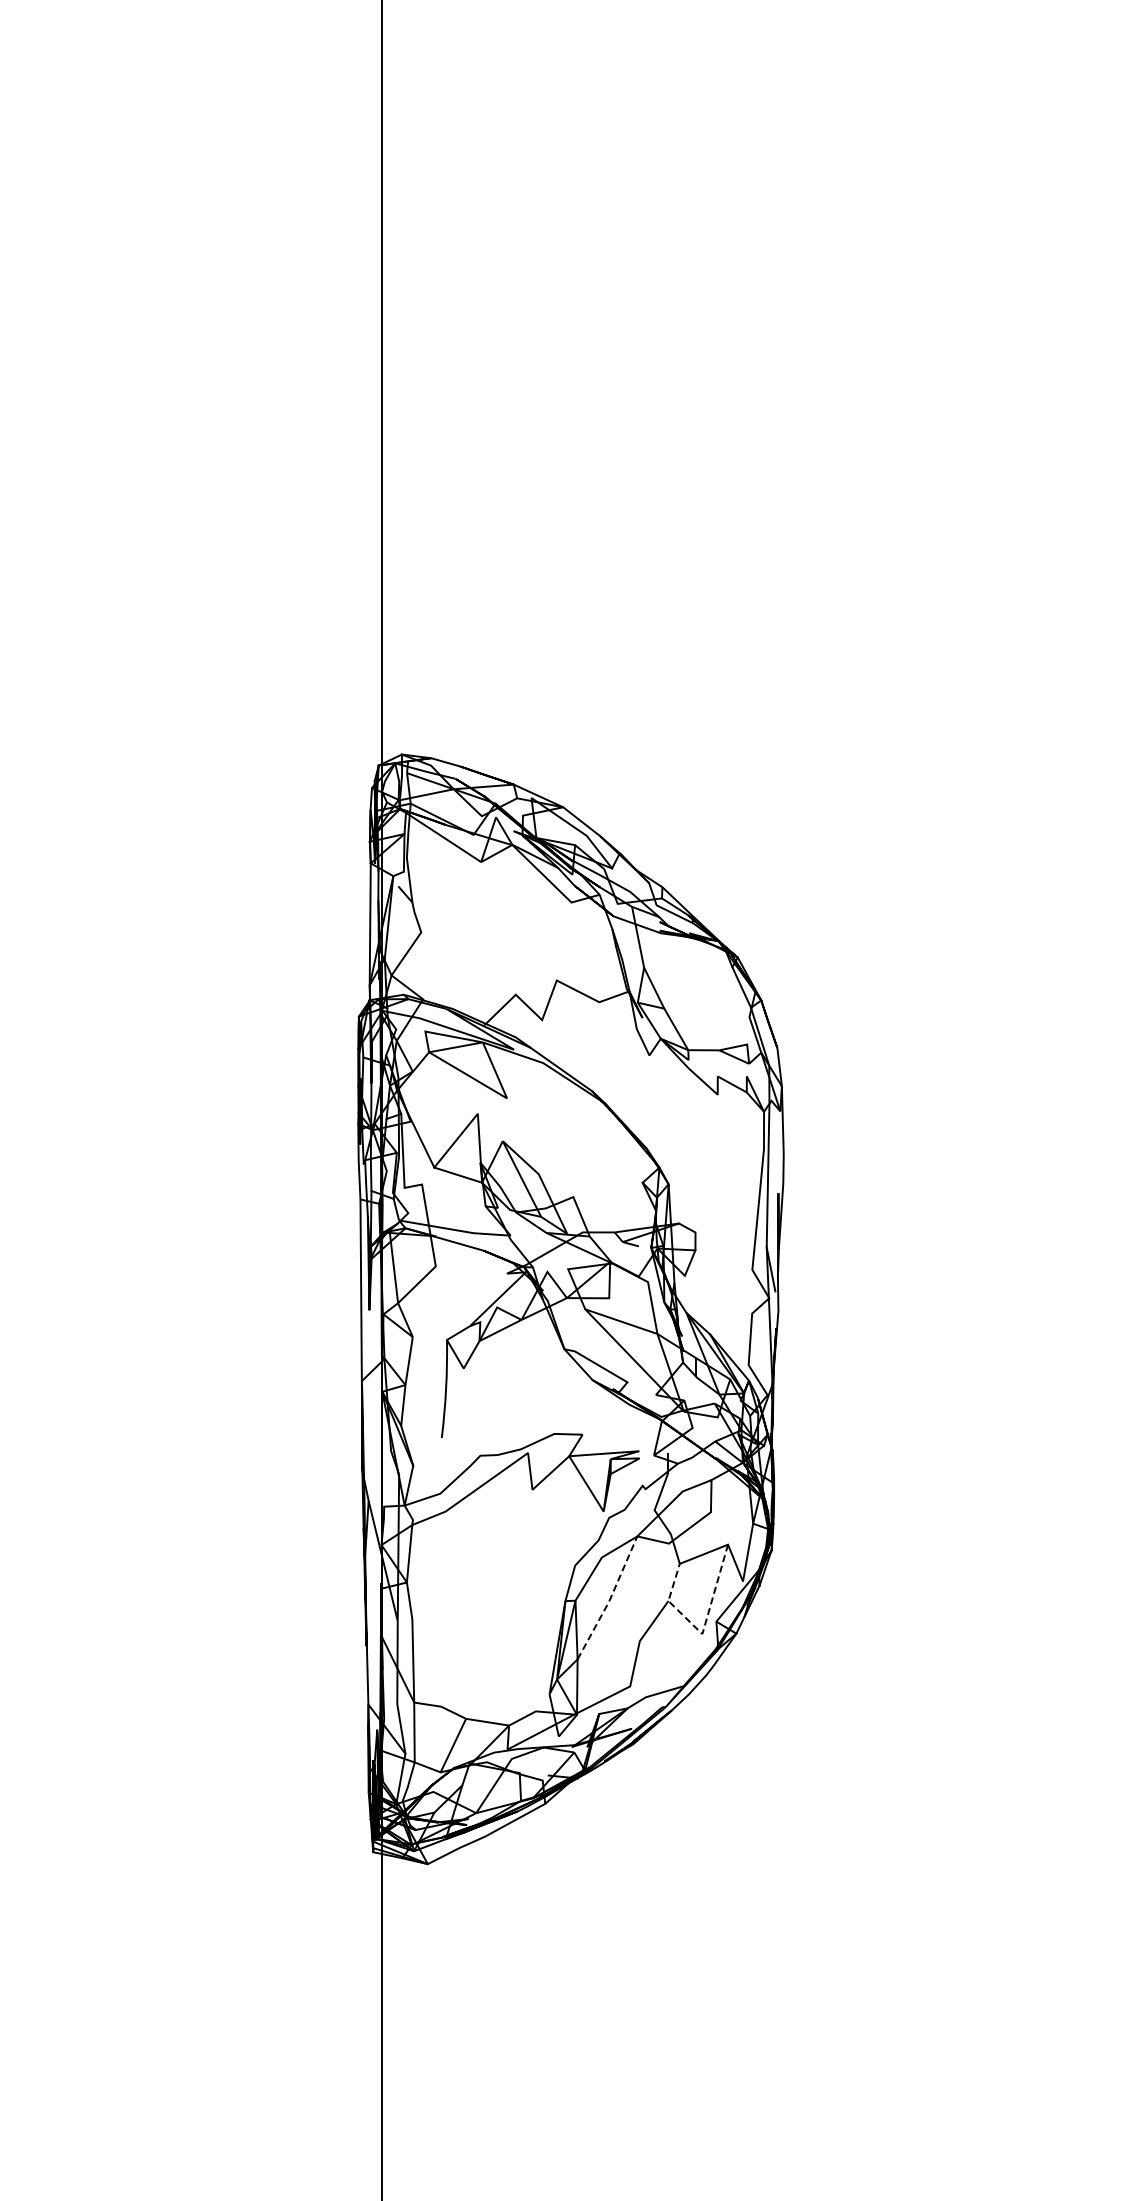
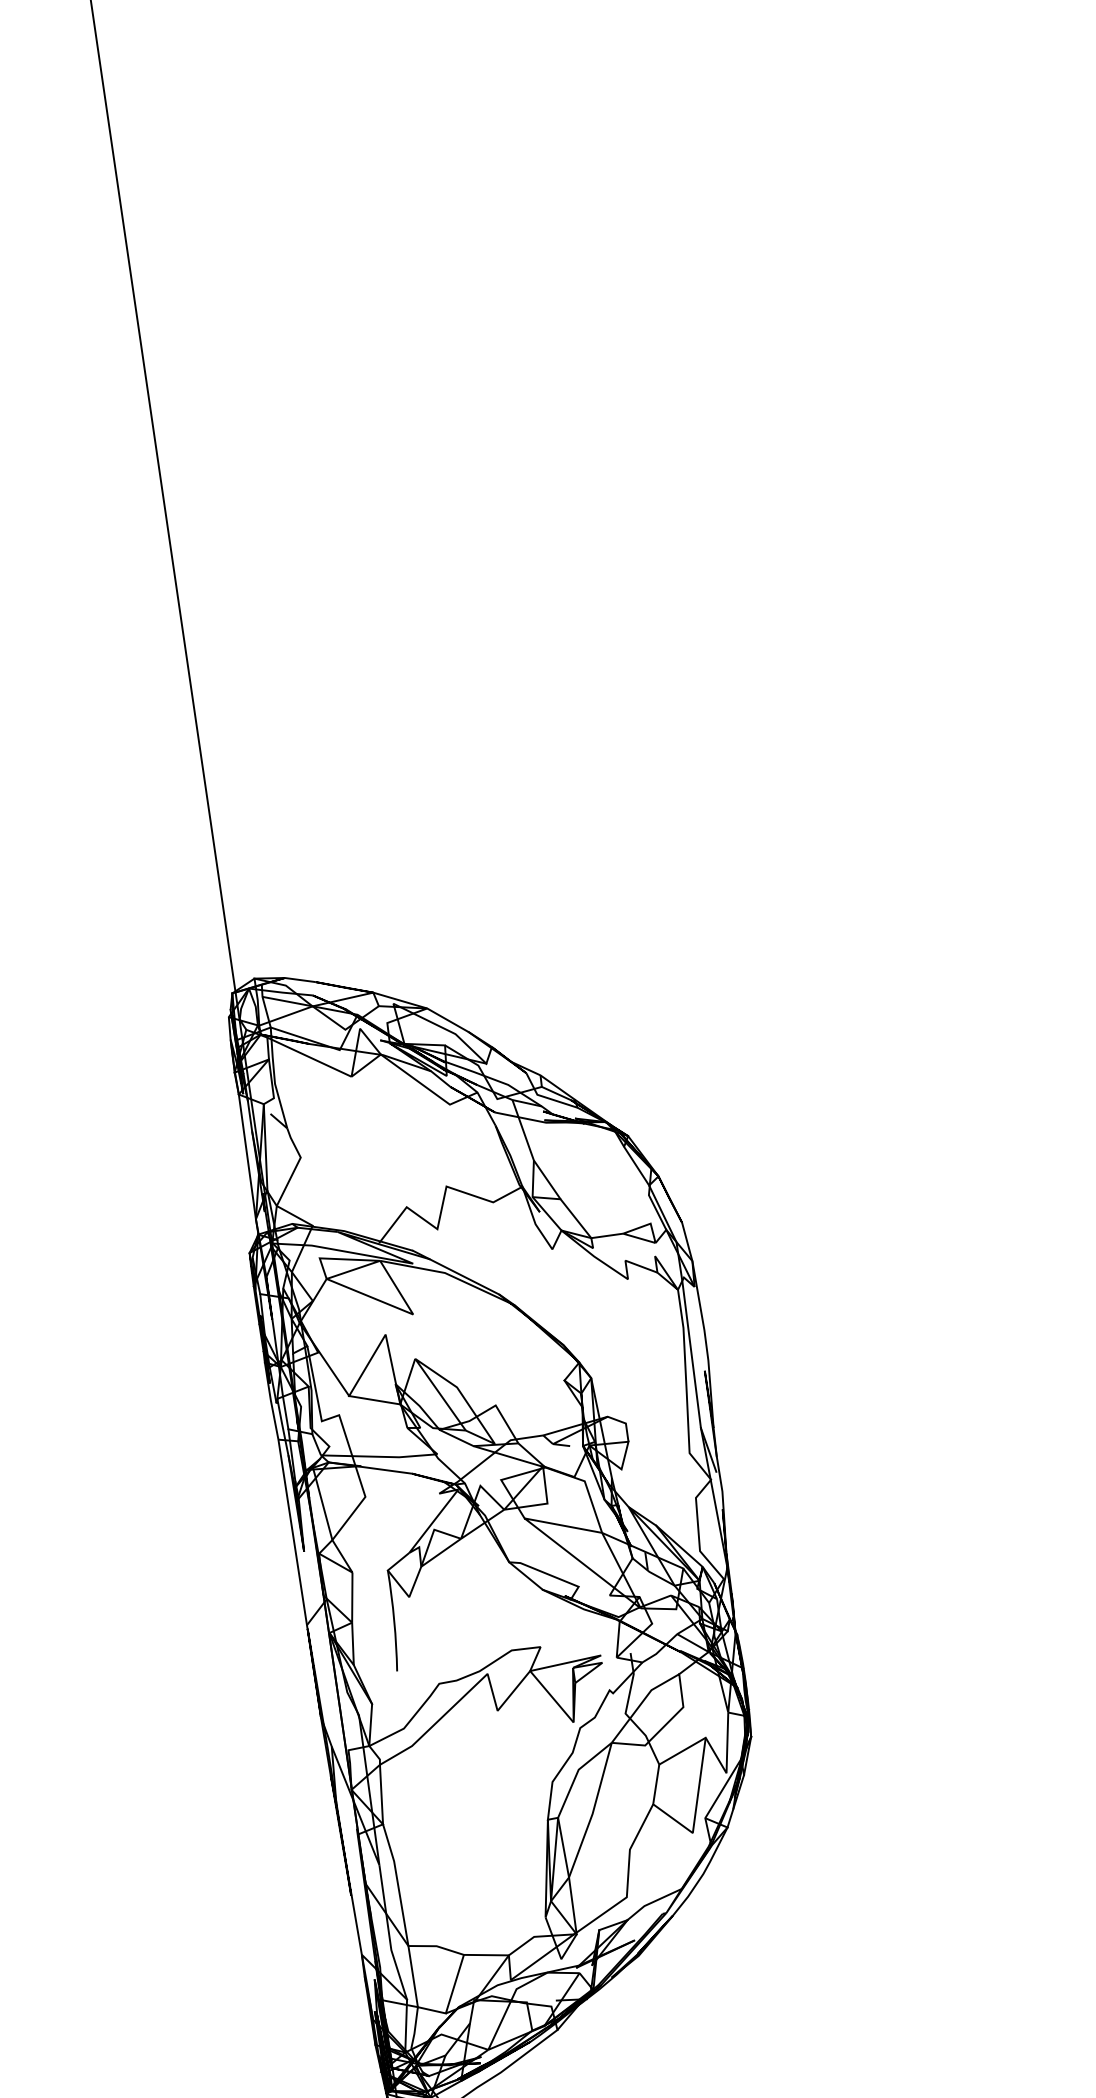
line: (610, 1599) -> (593, 1811), dashed -> solid
line: (702, 1632) -> (692, 1831), dashed -> solid

